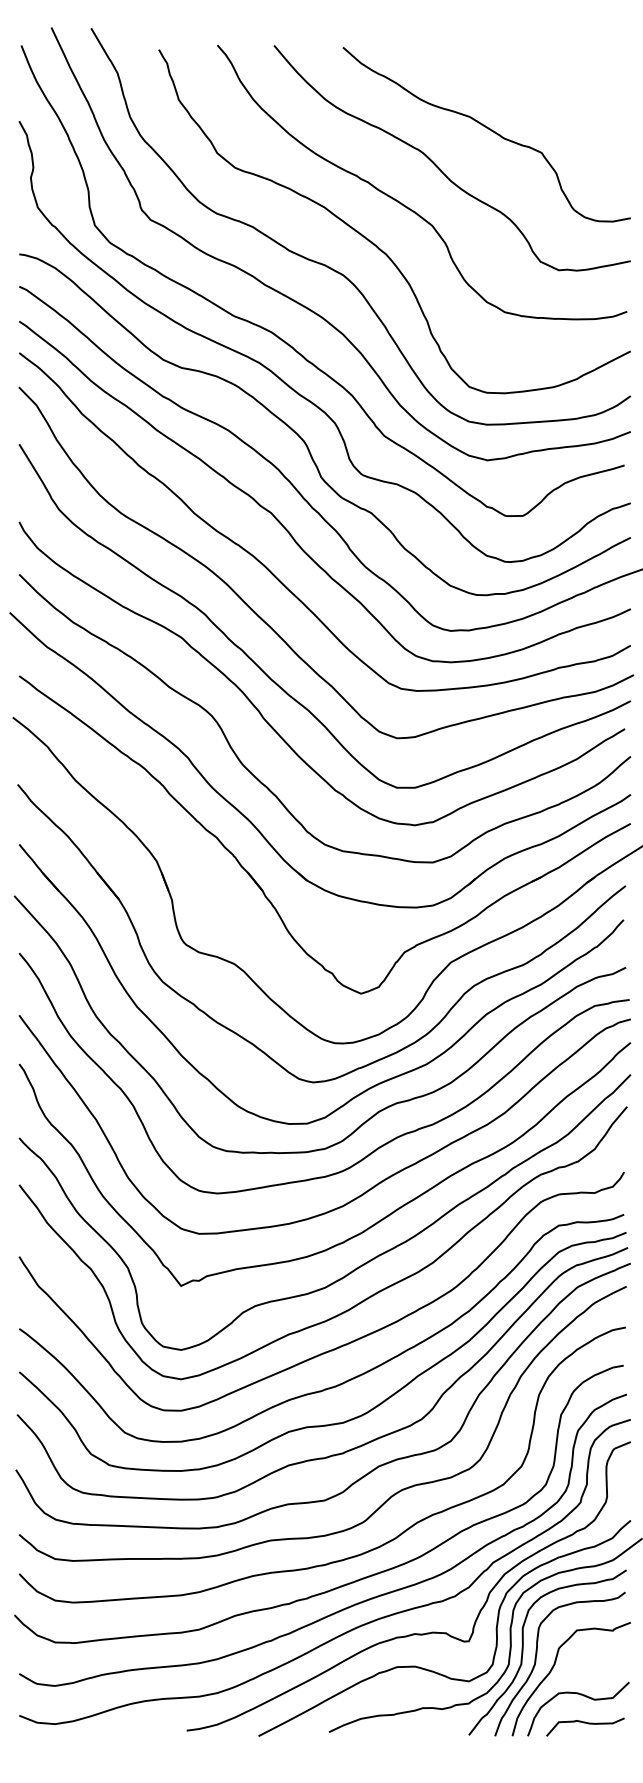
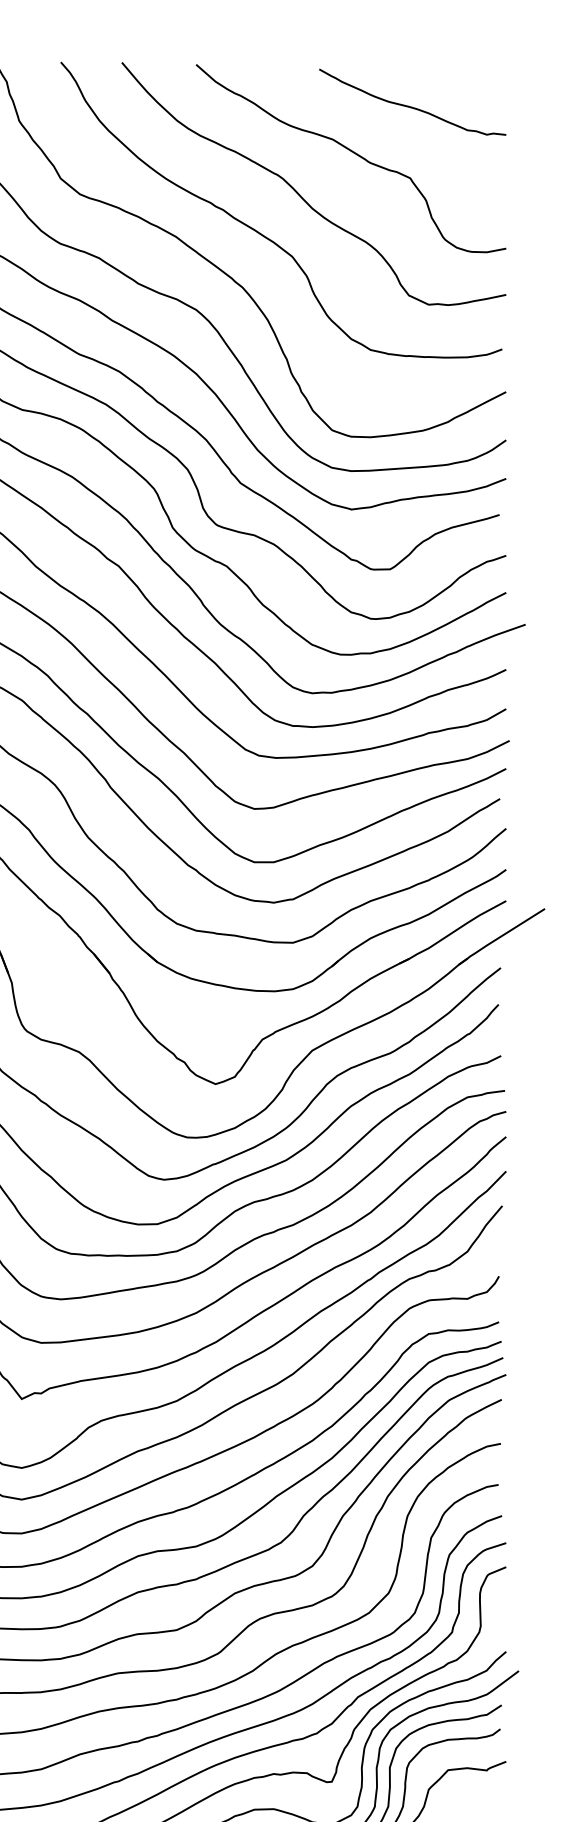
curve: (541, 85) -> (410, 105), added

